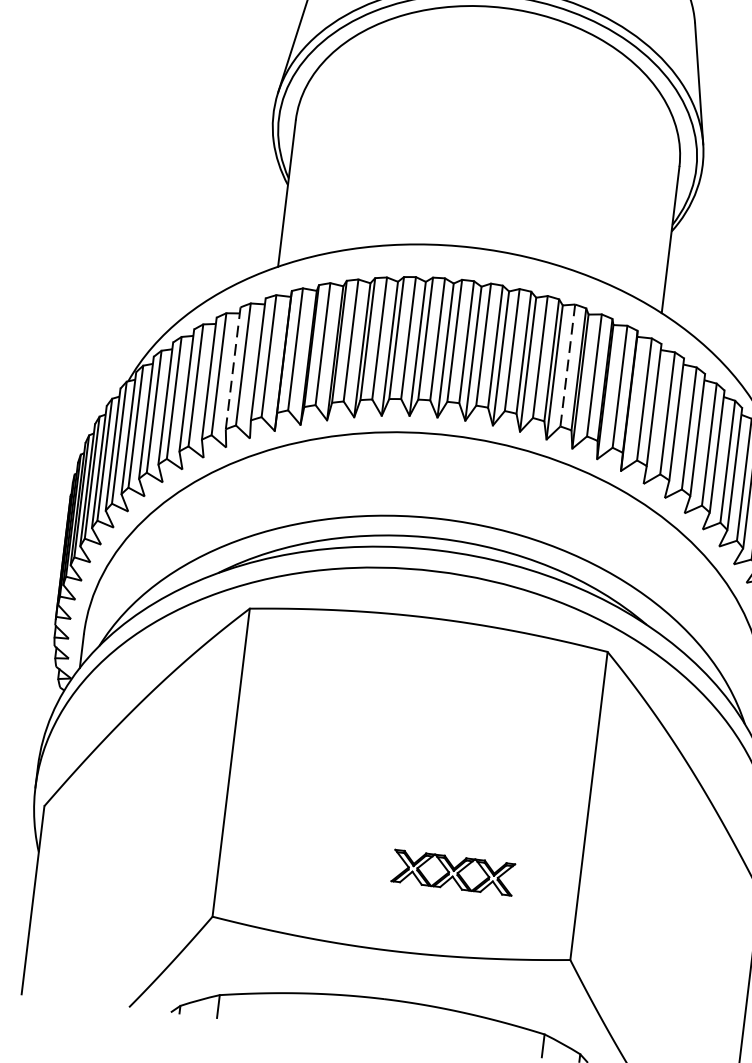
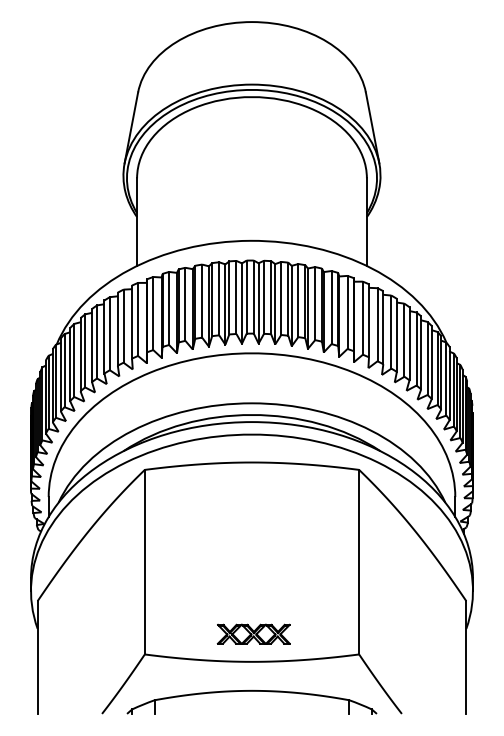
line: (568, 365) -> (315, 303), dashed -> solid
line: (232, 368) -> (117, 329), dashed -> solid
part: (452, 871) -> (253, 633), moved

